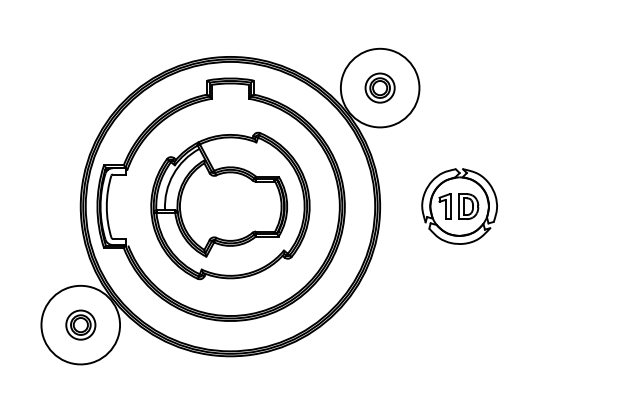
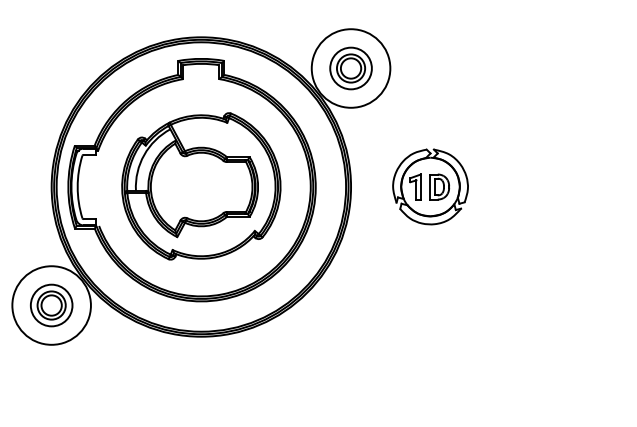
part: (379, 88) -> (350, 68), size x1.43
part: (80, 325) -> (51, 305), size x1.43

